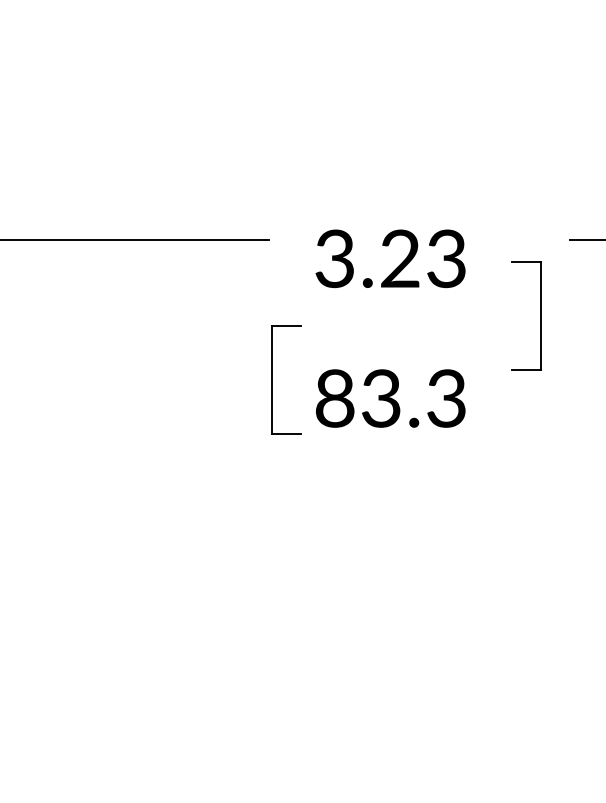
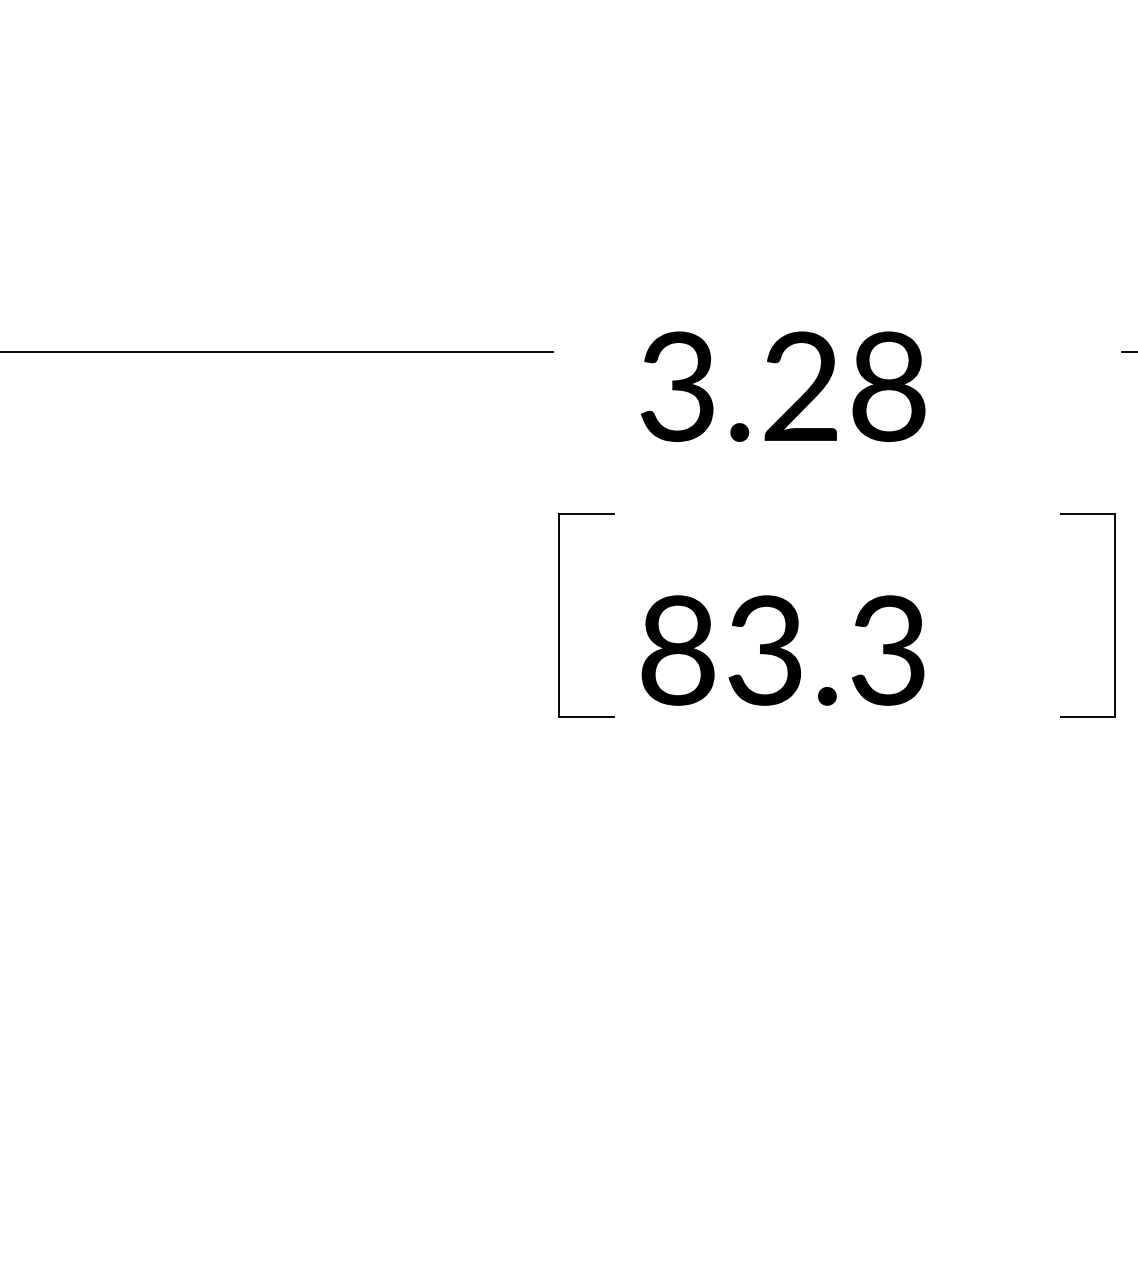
text: (446, 258) -> (888, 386), 3.23 -> 3.28
part: (540, 315) -> (1114, 614), moved

